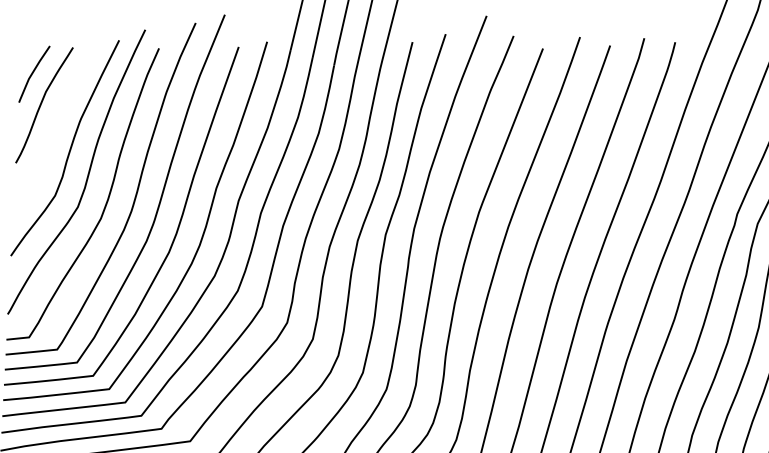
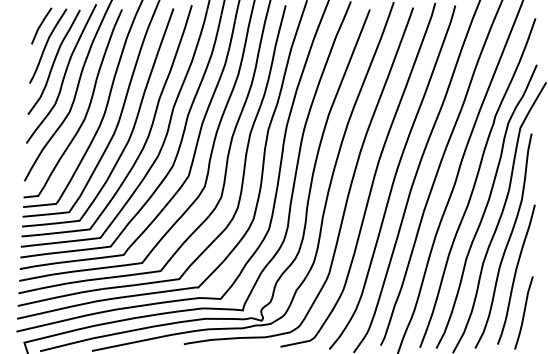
curve: (52, 129) -> (53, 61), added

